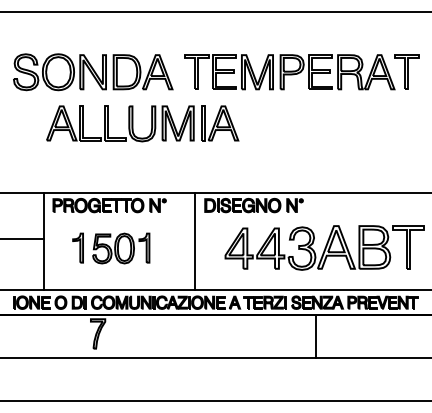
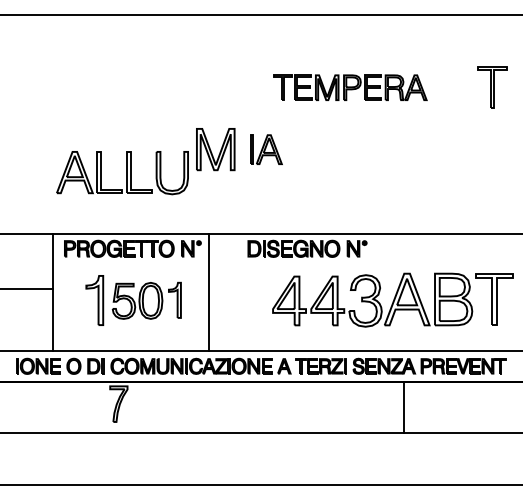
part: (92, 72) -> (112, 87), removed
part: (289, 72) -> (350, 87), size x0.6
part: (220, 123) -> (266, 149), size x0.7
part: (101, 124) -> (122, 173), moved
line: (195, 240) -> (209, 291), moved
part: (77, 247) -> (94, 299), size x1.4
line: (316, 336) -> (404, 407), moved

